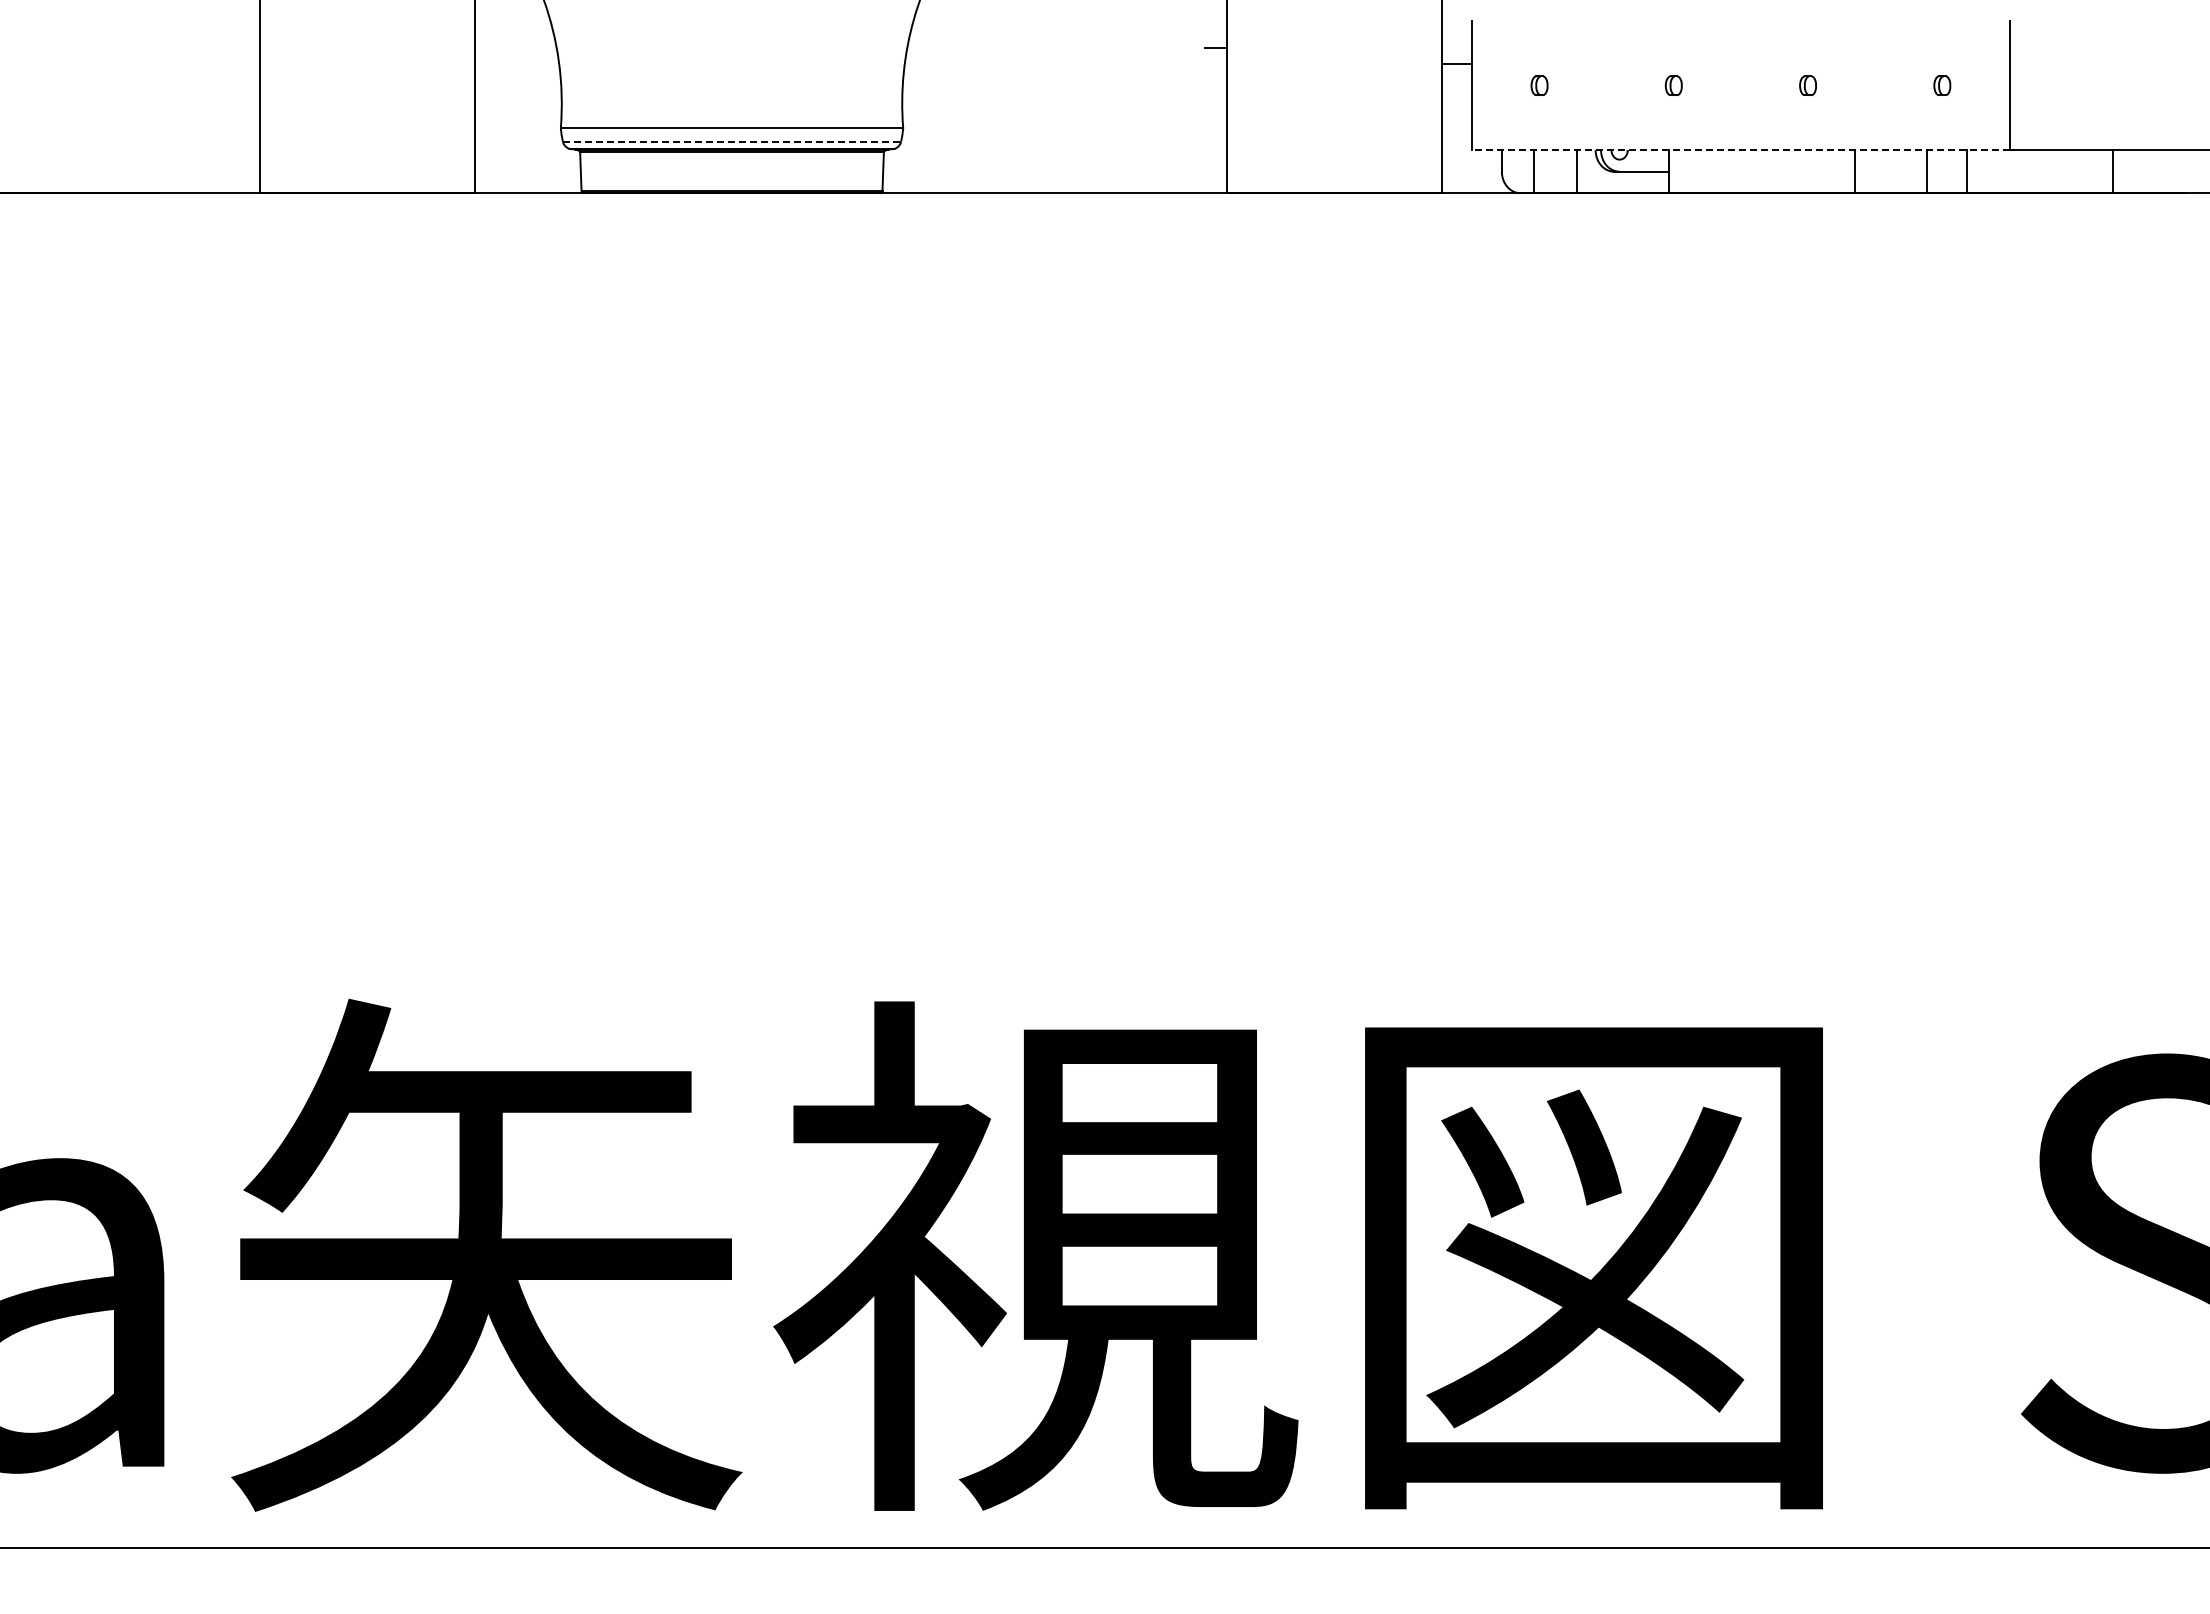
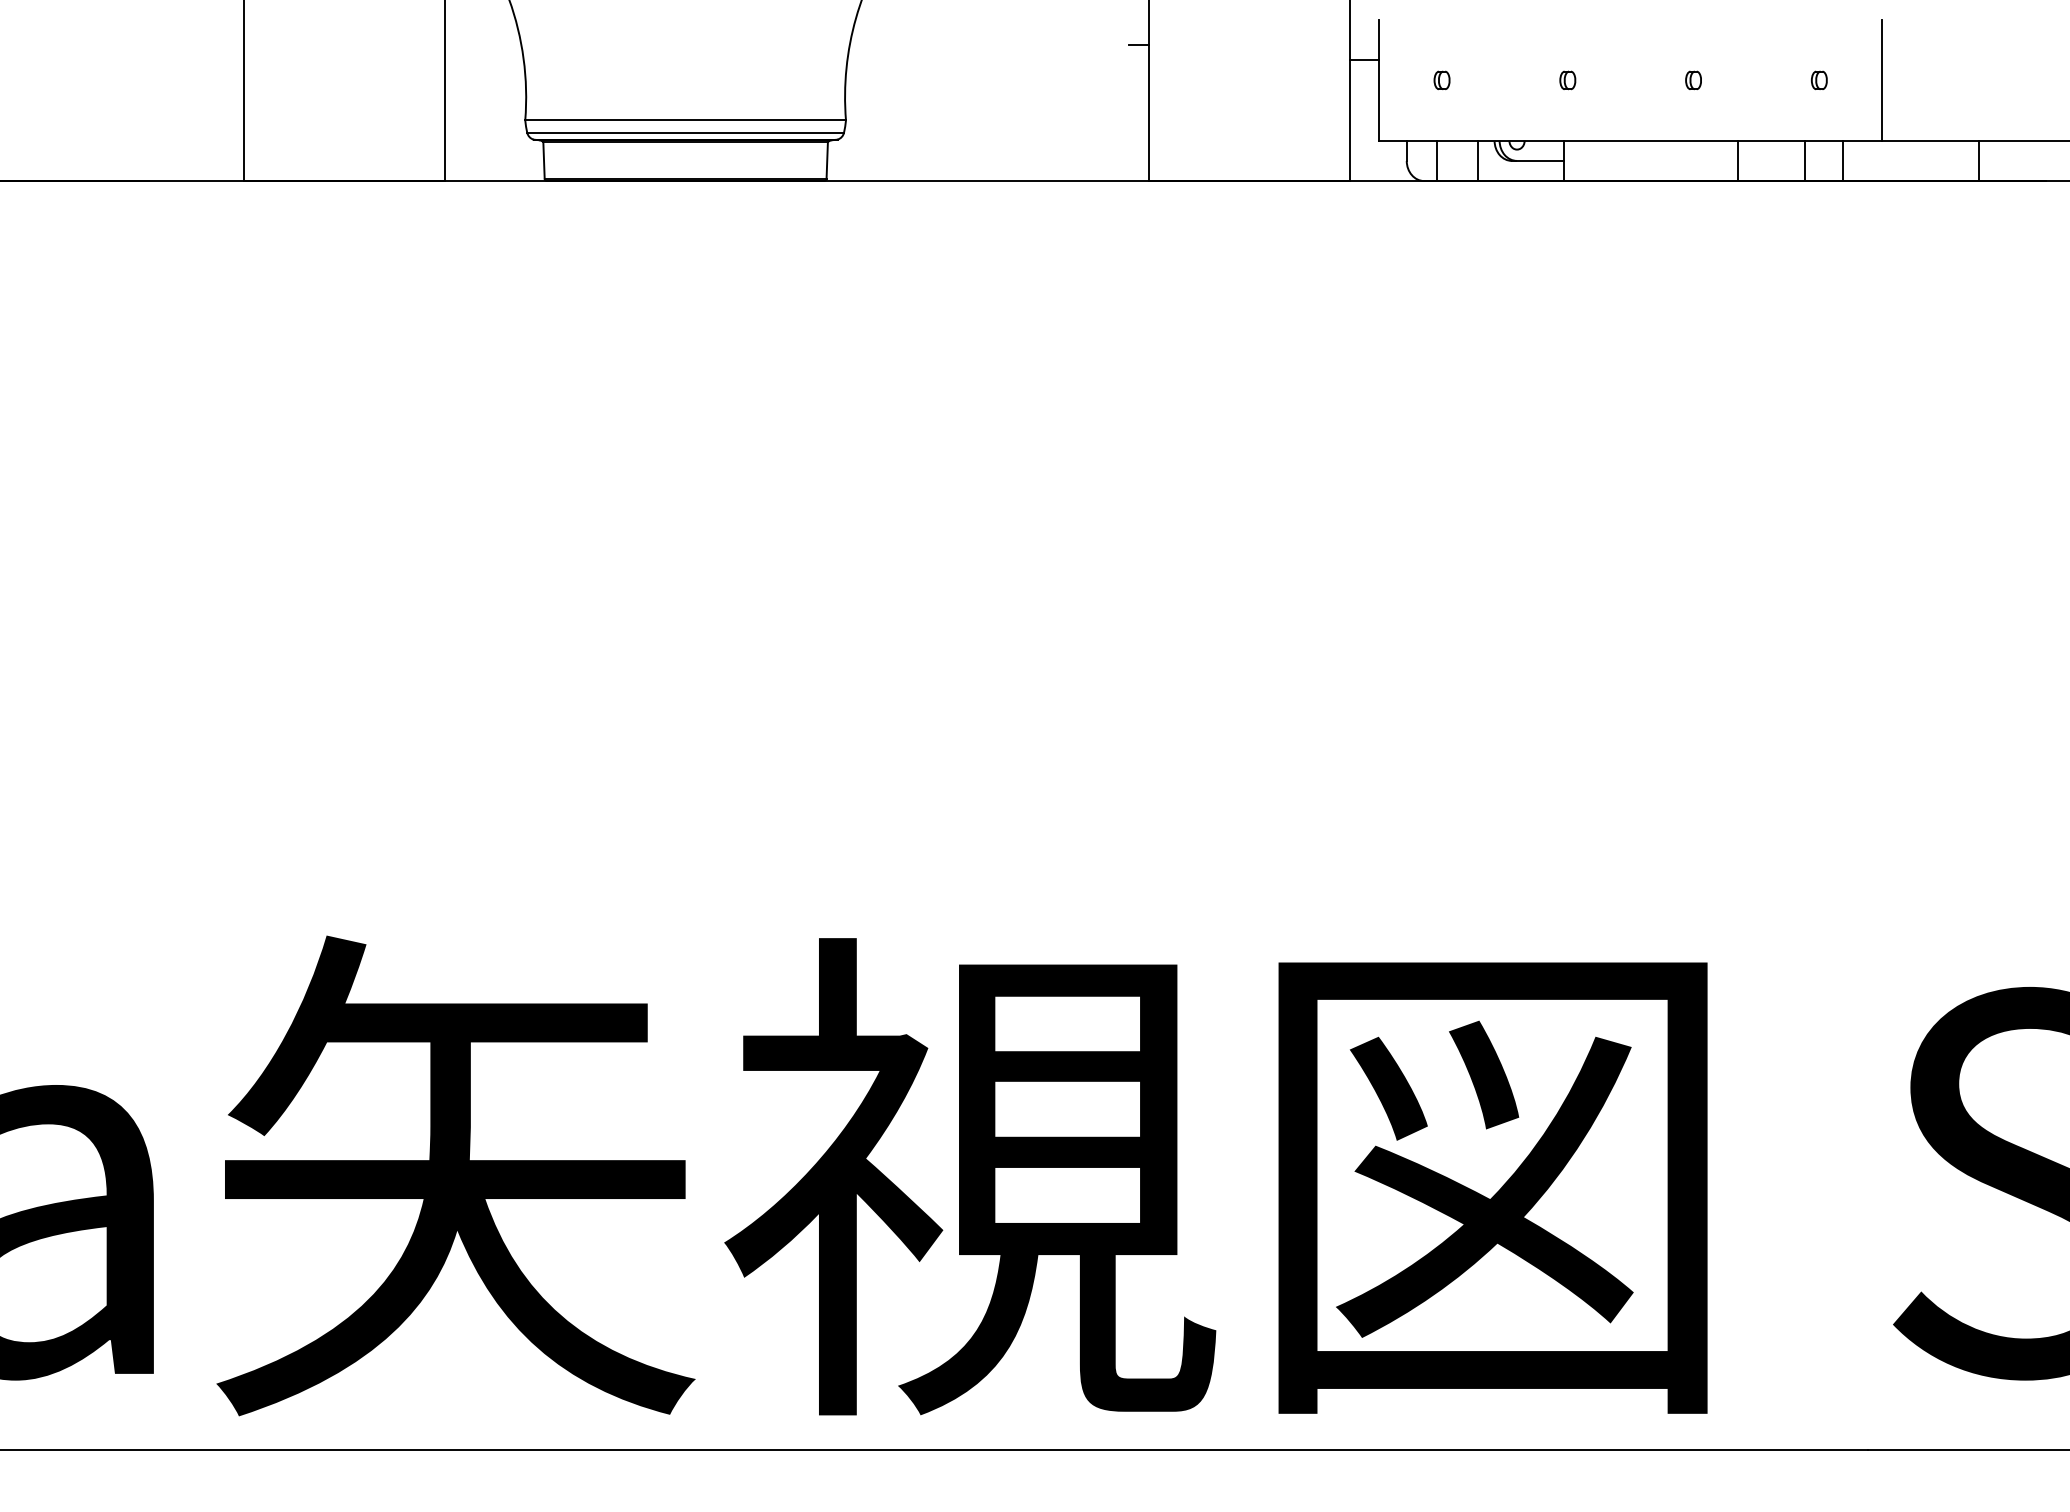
line: (732, 141) -> (686, 132), dashed -> solid
line: (1740, 150) -> (1630, 141), dashed -> solid

